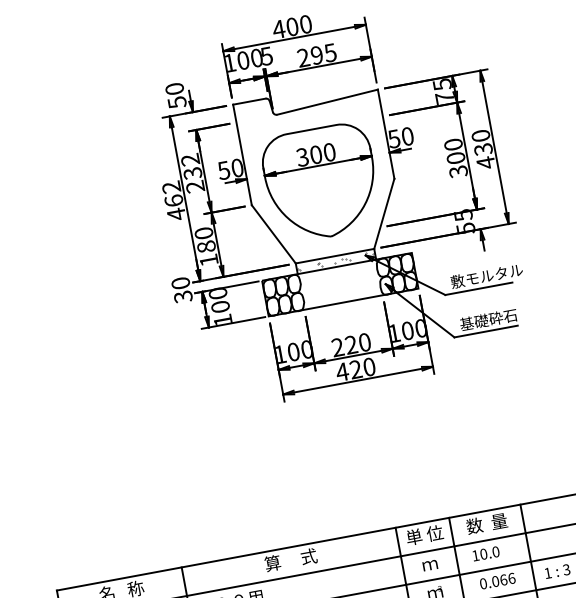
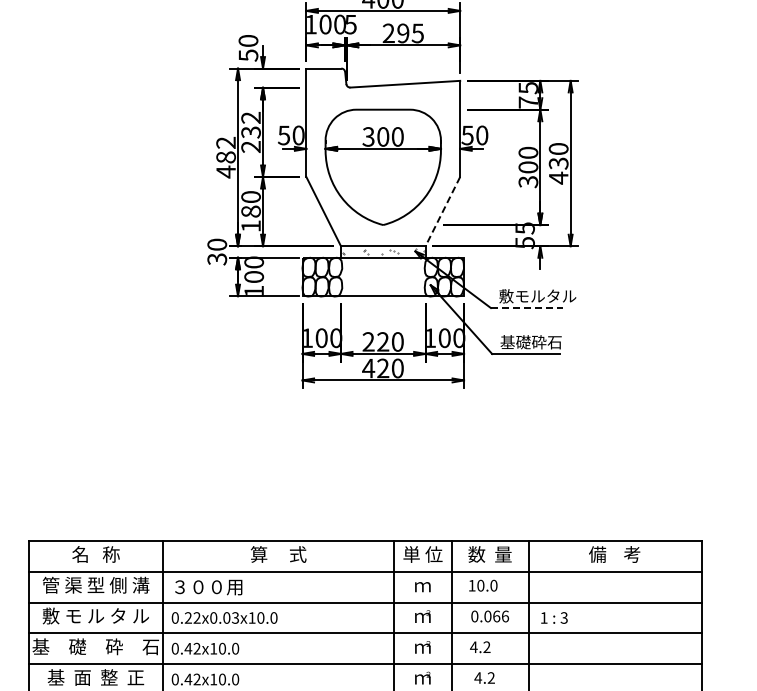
text: (173, 201) -> (225, 157), 462 -> 482
line: (383, 213) -> (442, 211), solid -> dashed
line: (479, 289) -> (527, 308), solid -> dashed

